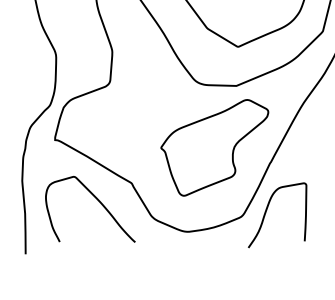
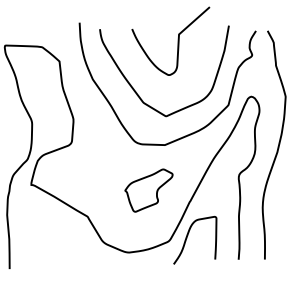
part: (214, 147) -> (148, 190), size x0.6
curve: (97, 200) -> (62, 229), removed

